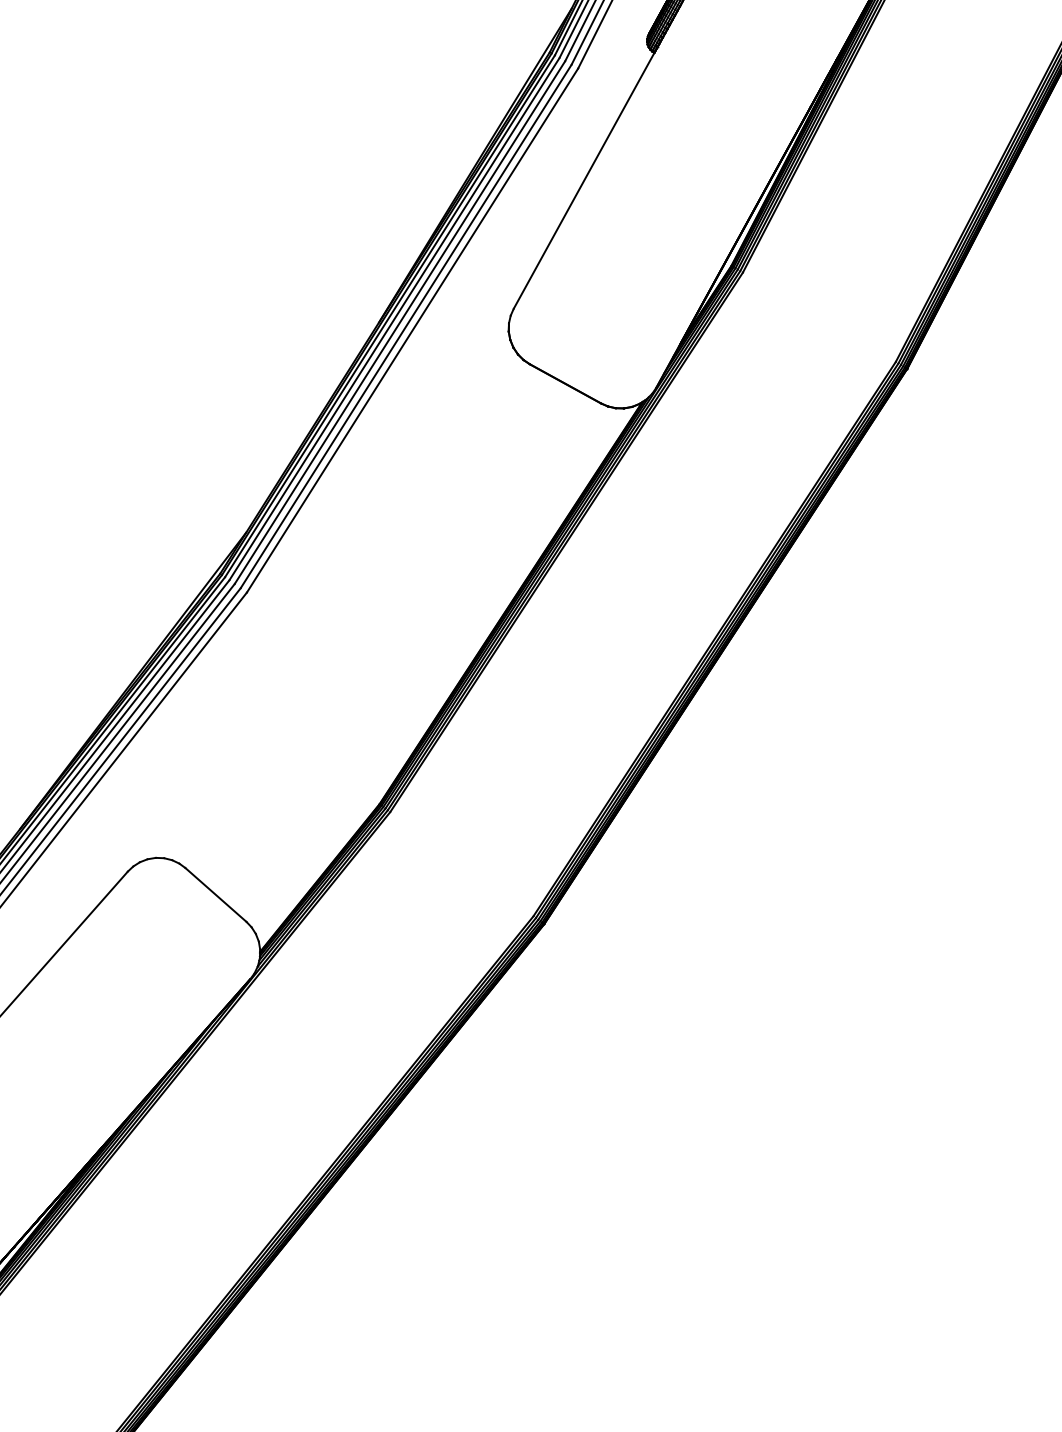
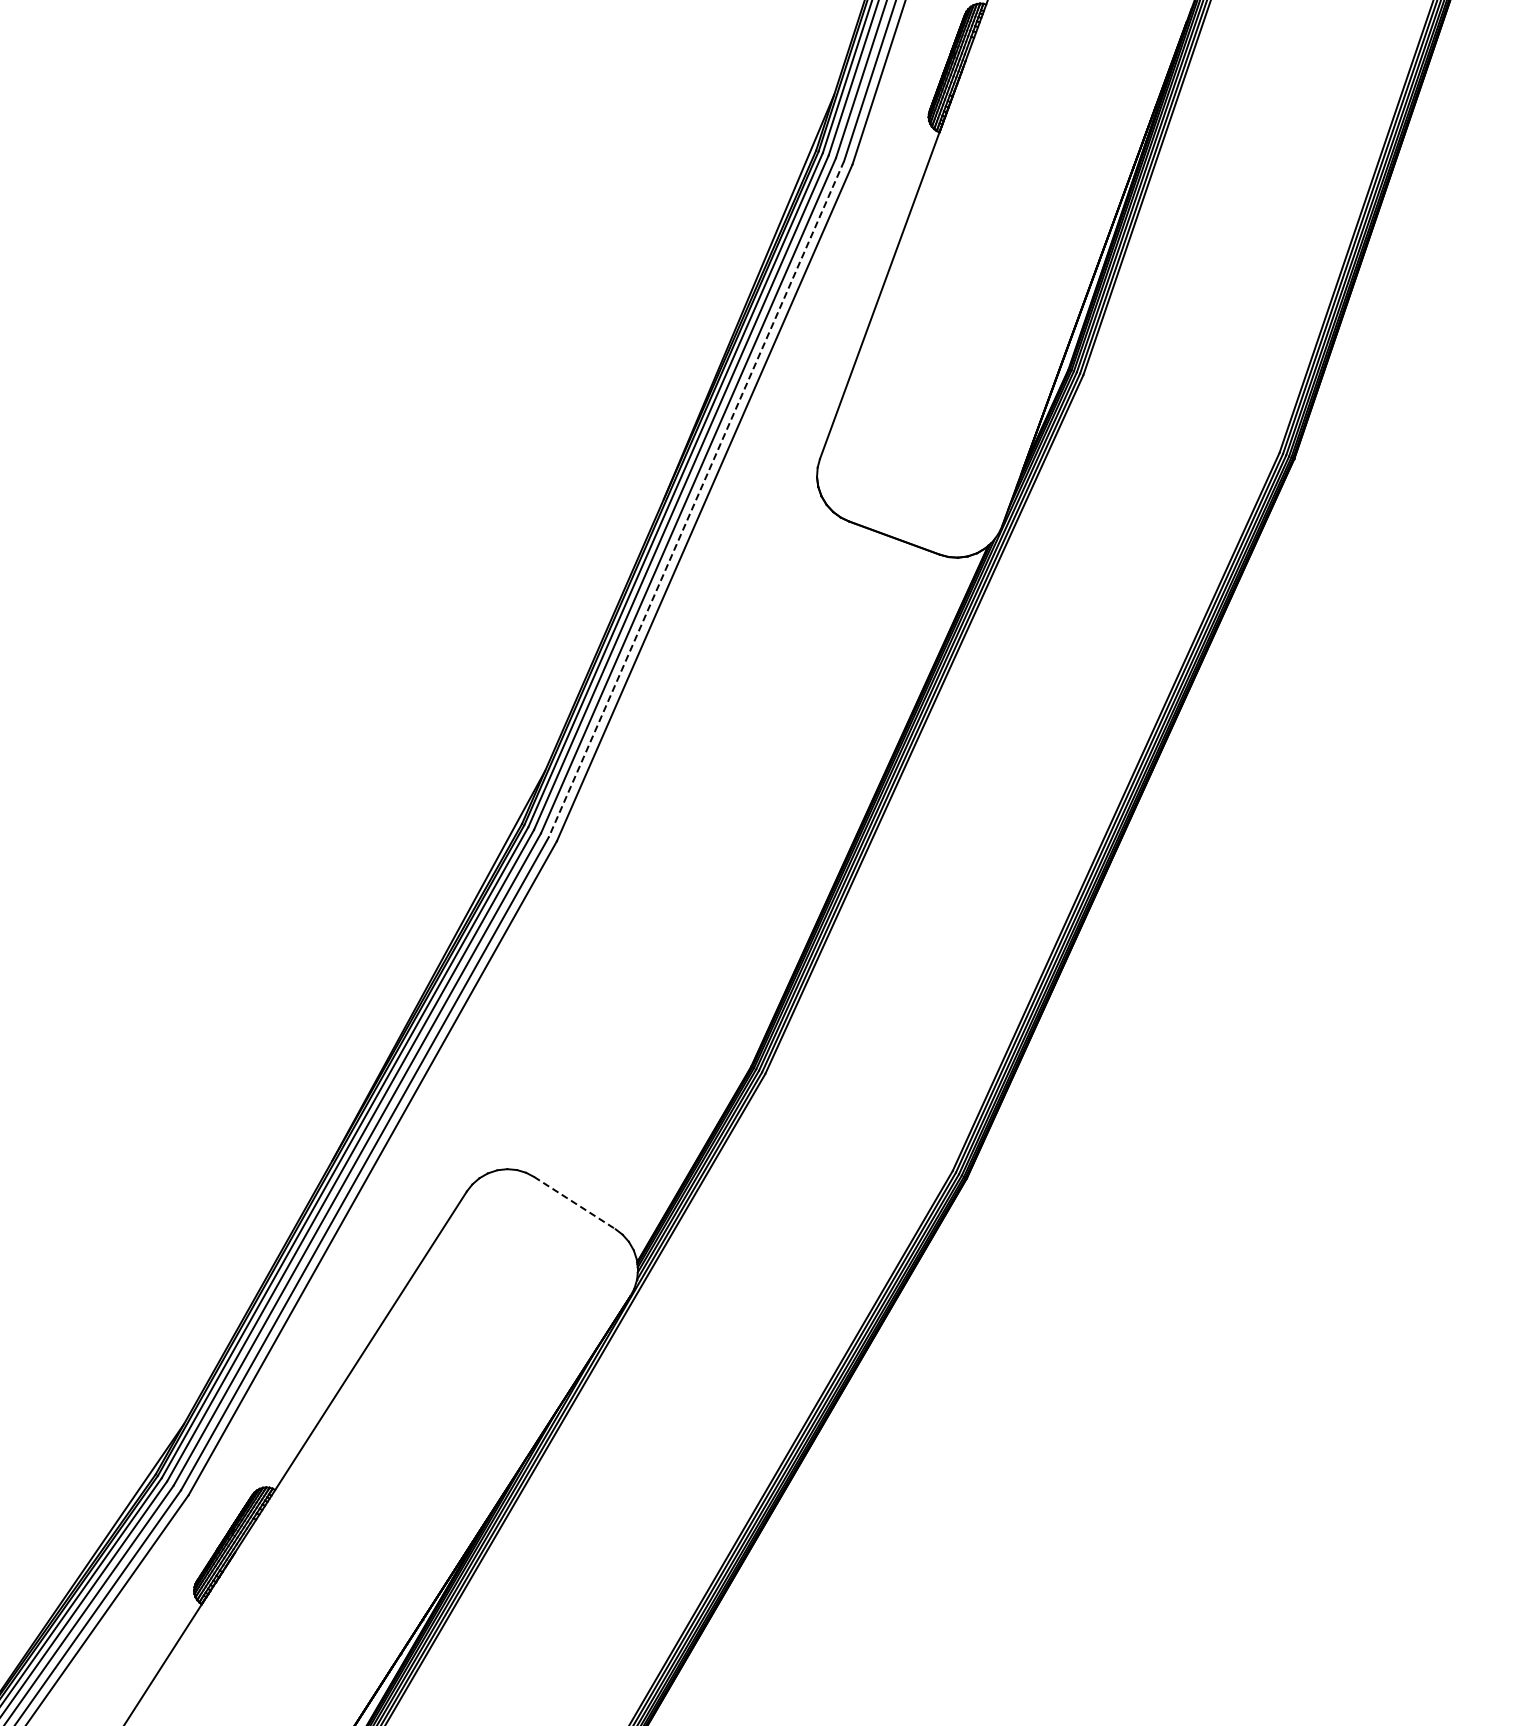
line: (406, 326) -> (696, 499), solid -> dashed
line: (215, 895) -> (574, 1203), solid -> dashed

